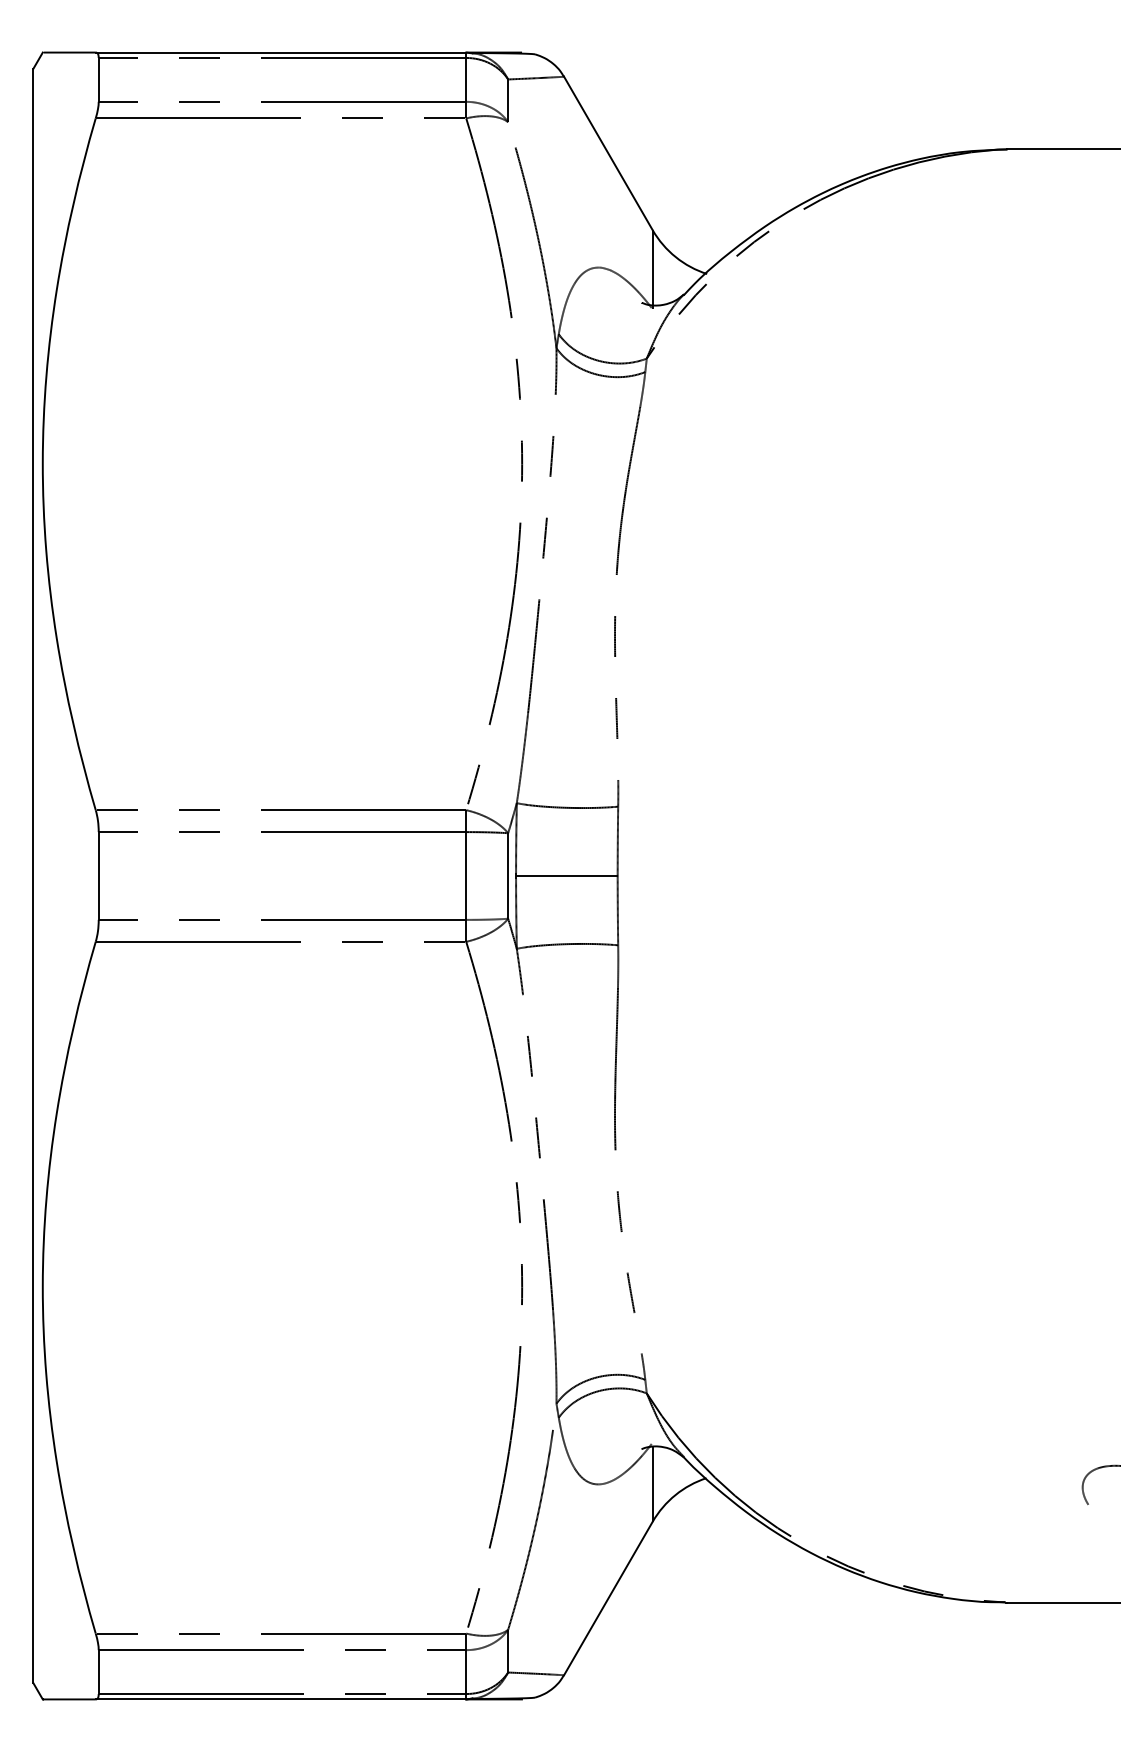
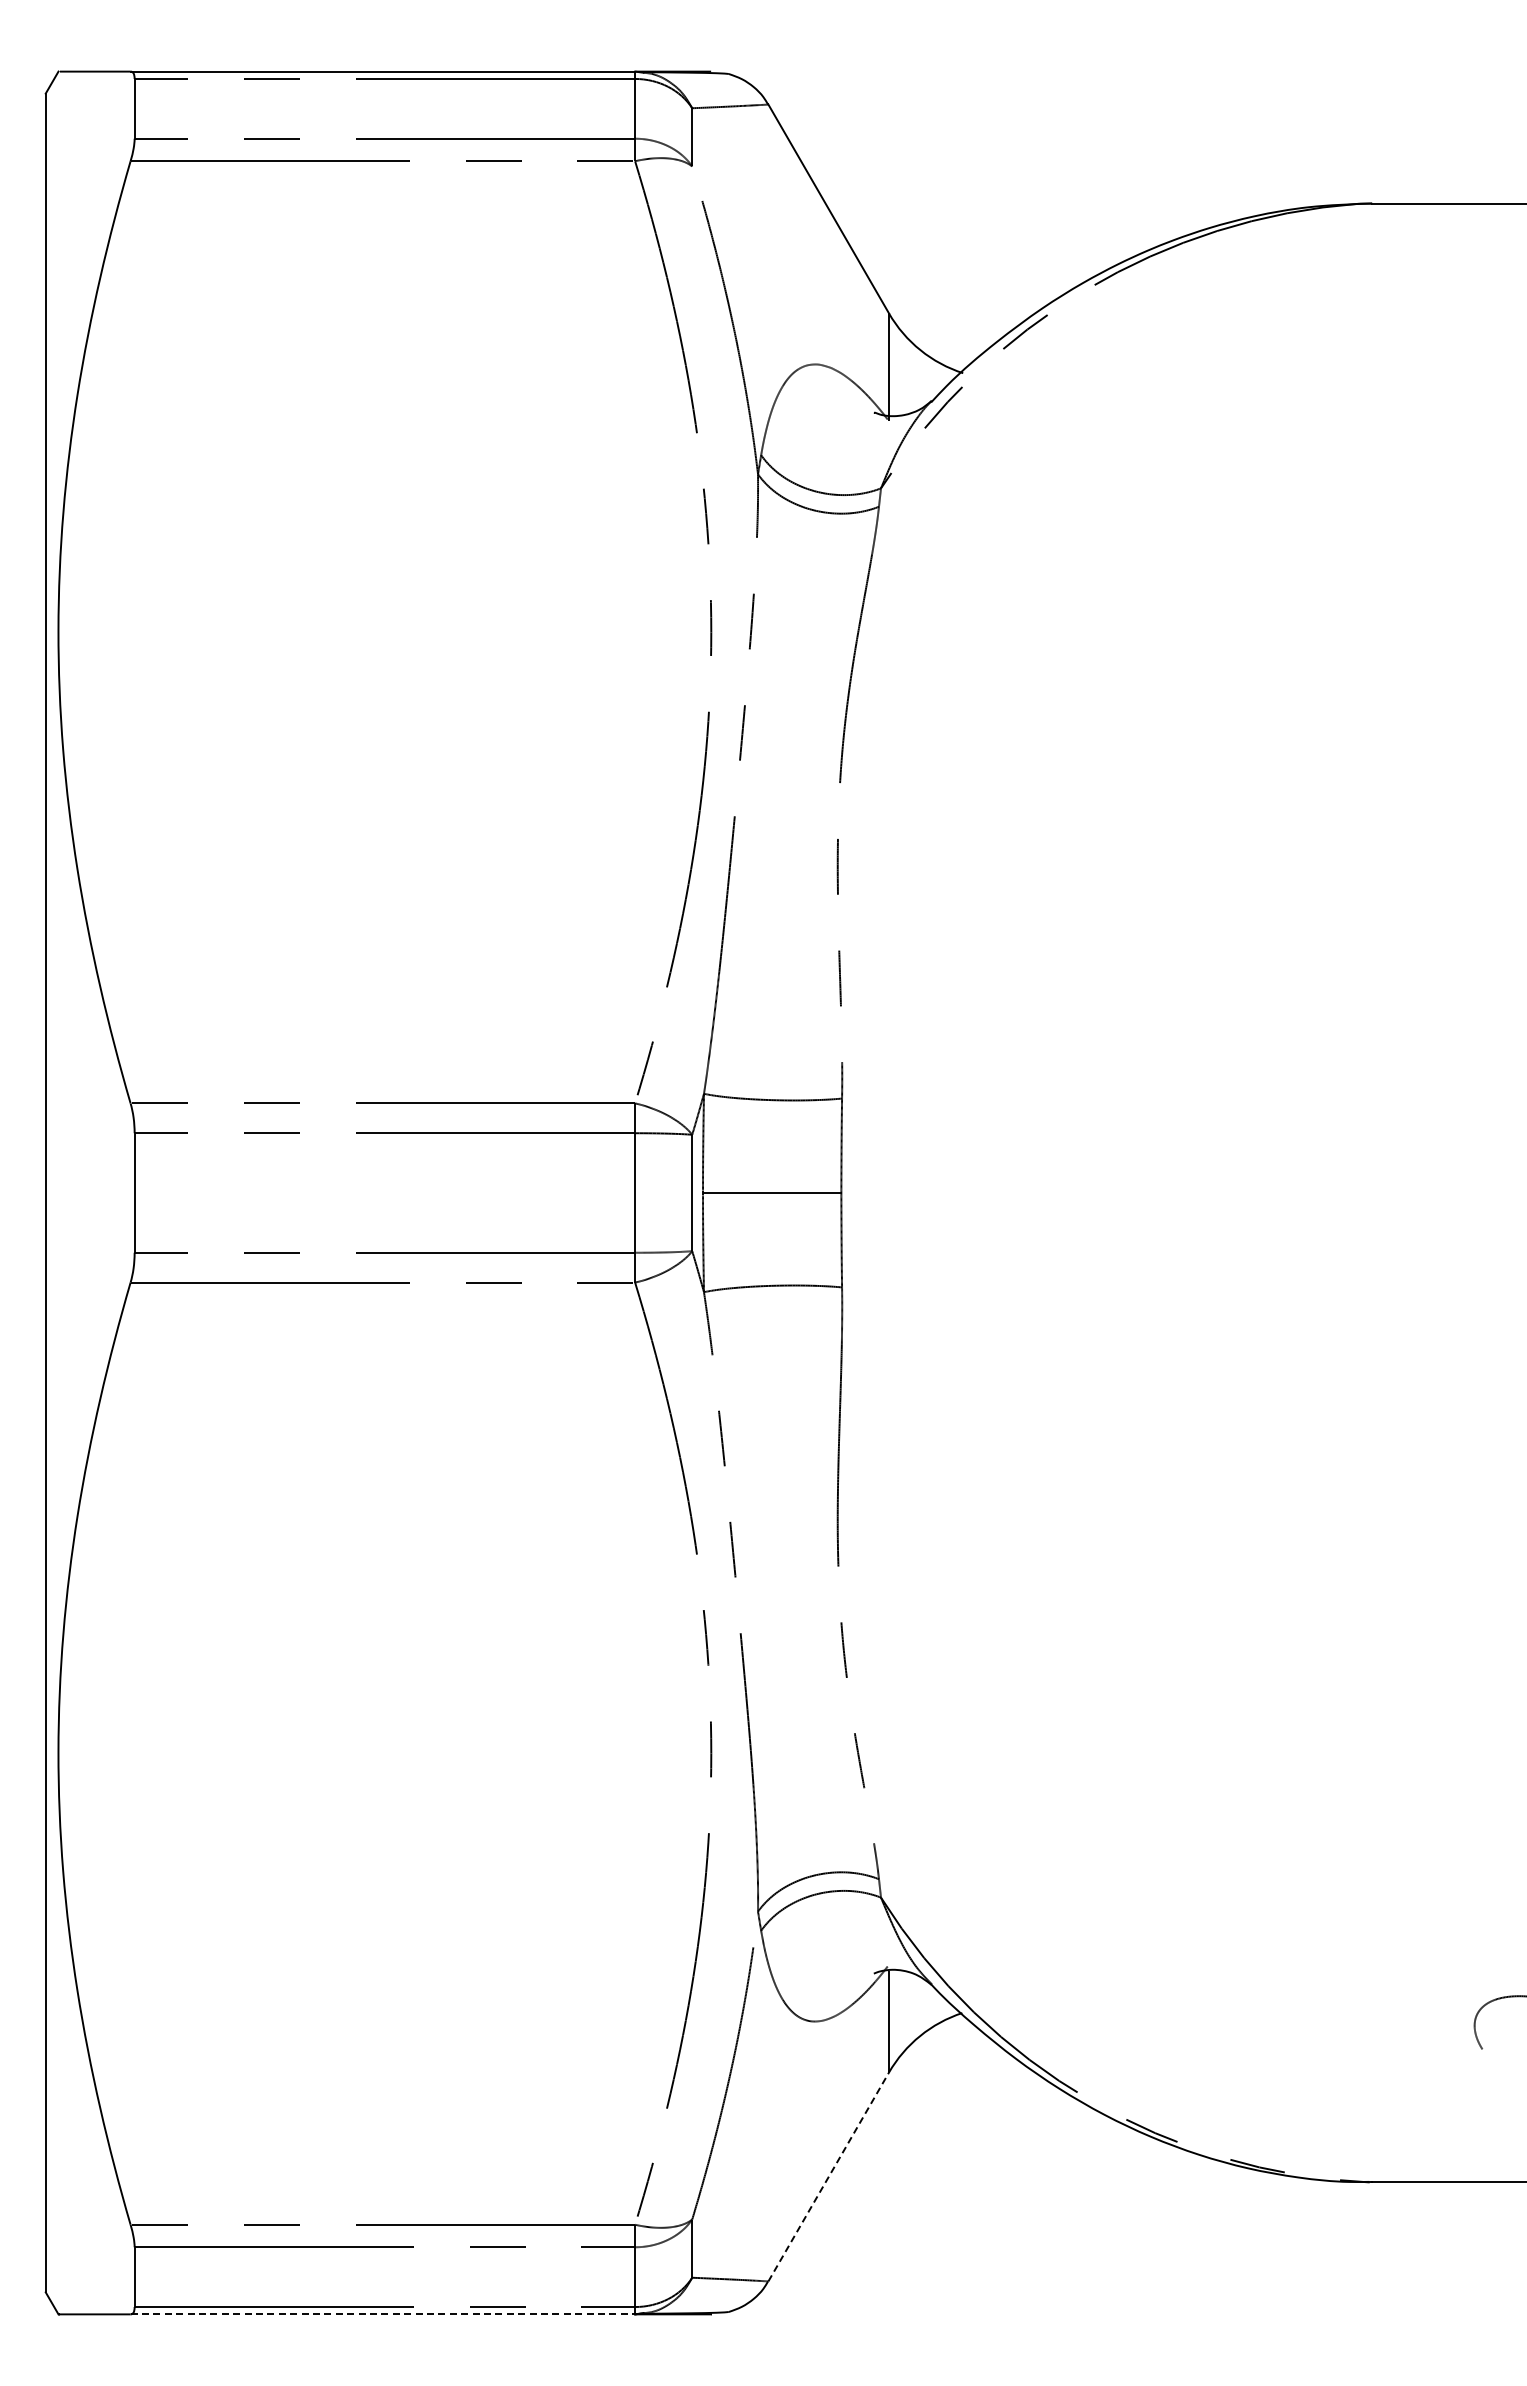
line: (608, 1598) -> (828, 2176), solid -> dashed
line: (281, 1699) -> (383, 2314), solid -> dashed

